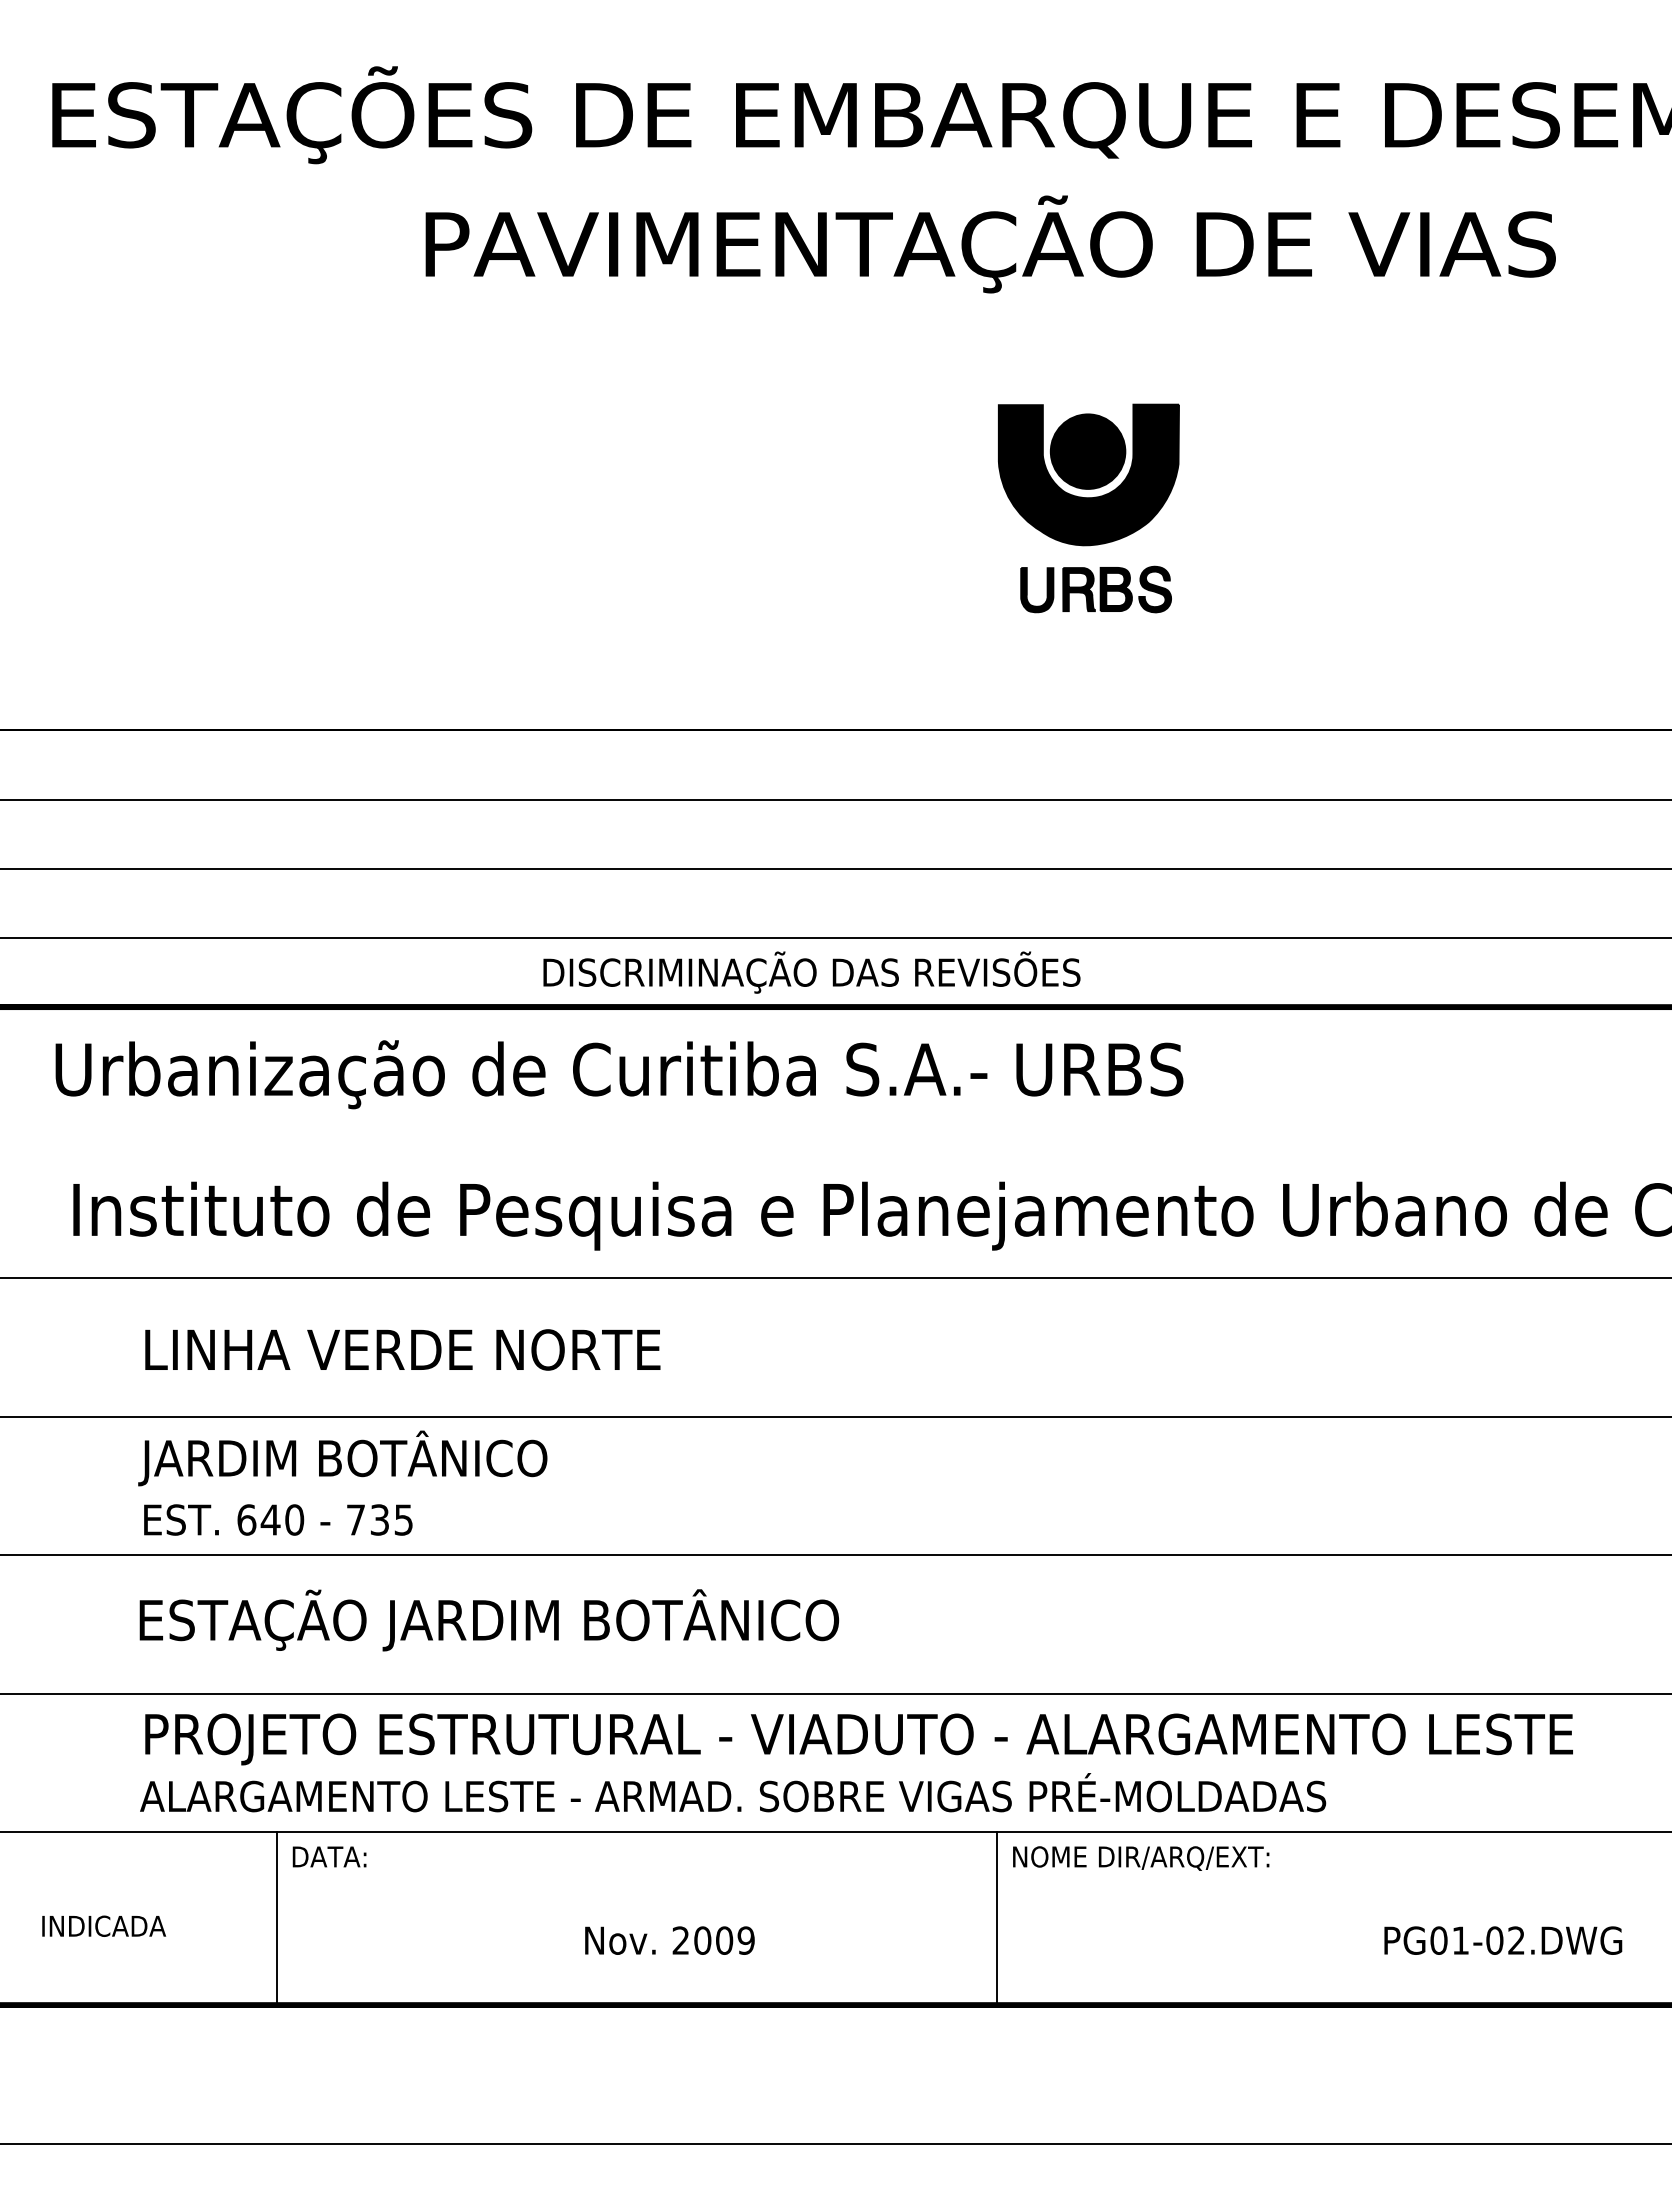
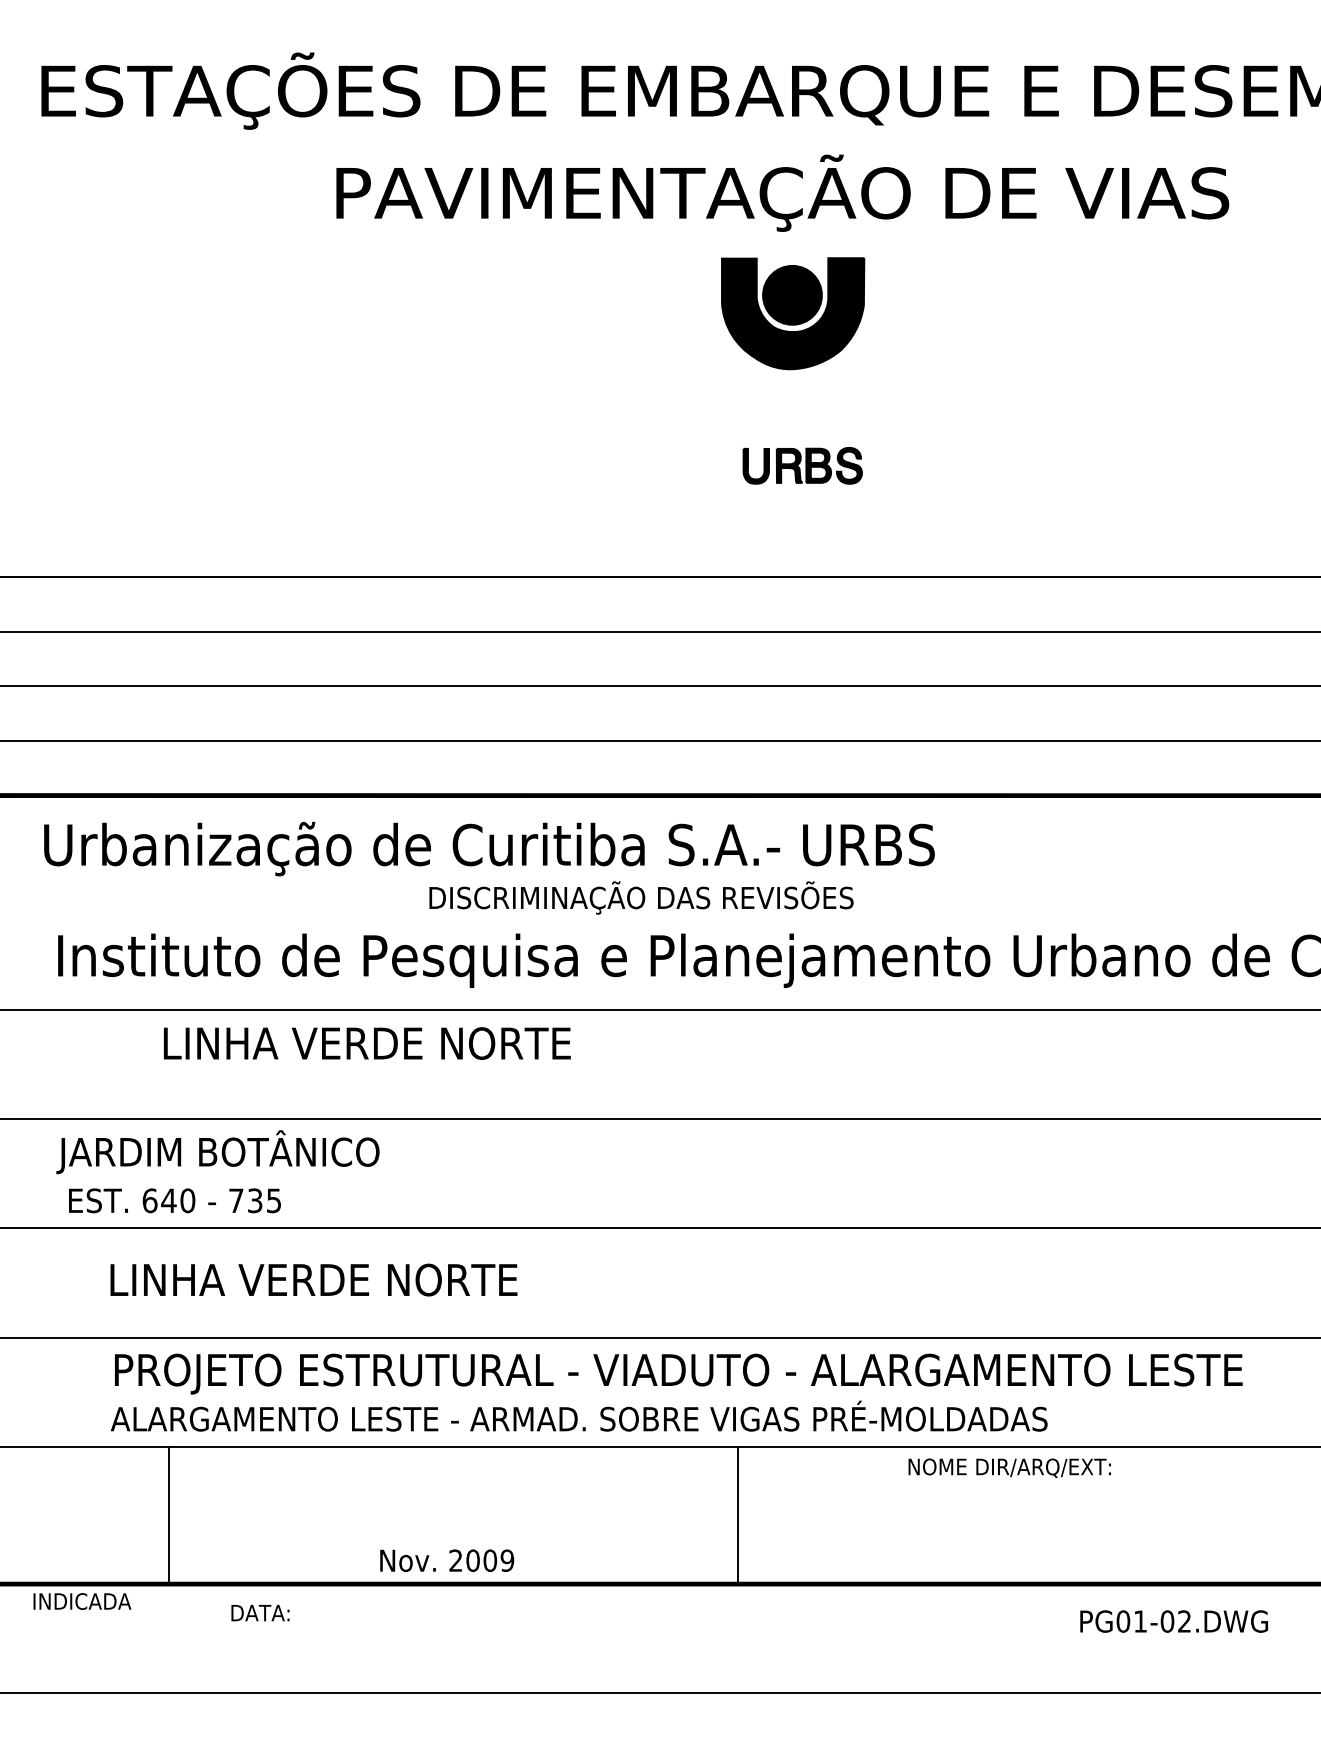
part: (1088, 474) -> (792, 313), moved
part: (1095, 589) -> (802, 465), moved
text: (811, 972) -> (641, 897), moved
text: (402, 1349) -> (367, 1043), moved
text: (342, 1458) -> (217, 1152), moved
text: (278, 1519) -> (175, 1200), moved
text: (491, 1620) -> (388, 1280), ESTAÇÃO JARDIM BOTÂNICO -> LINHA VERDE NORTE
text: (329, 1856) -> (260, 1612), moved
text: (1141, 1858) -> (1010, 1468), moved
line: (276, 1918) -> (168, 1515), moved
line: (996, 1918) -> (737, 1515), moved
text: (104, 1925) -> (82, 1600), moved
text: (669, 1940) -> (446, 1560), moved
text: (1503, 1940) -> (1174, 1621), moved

